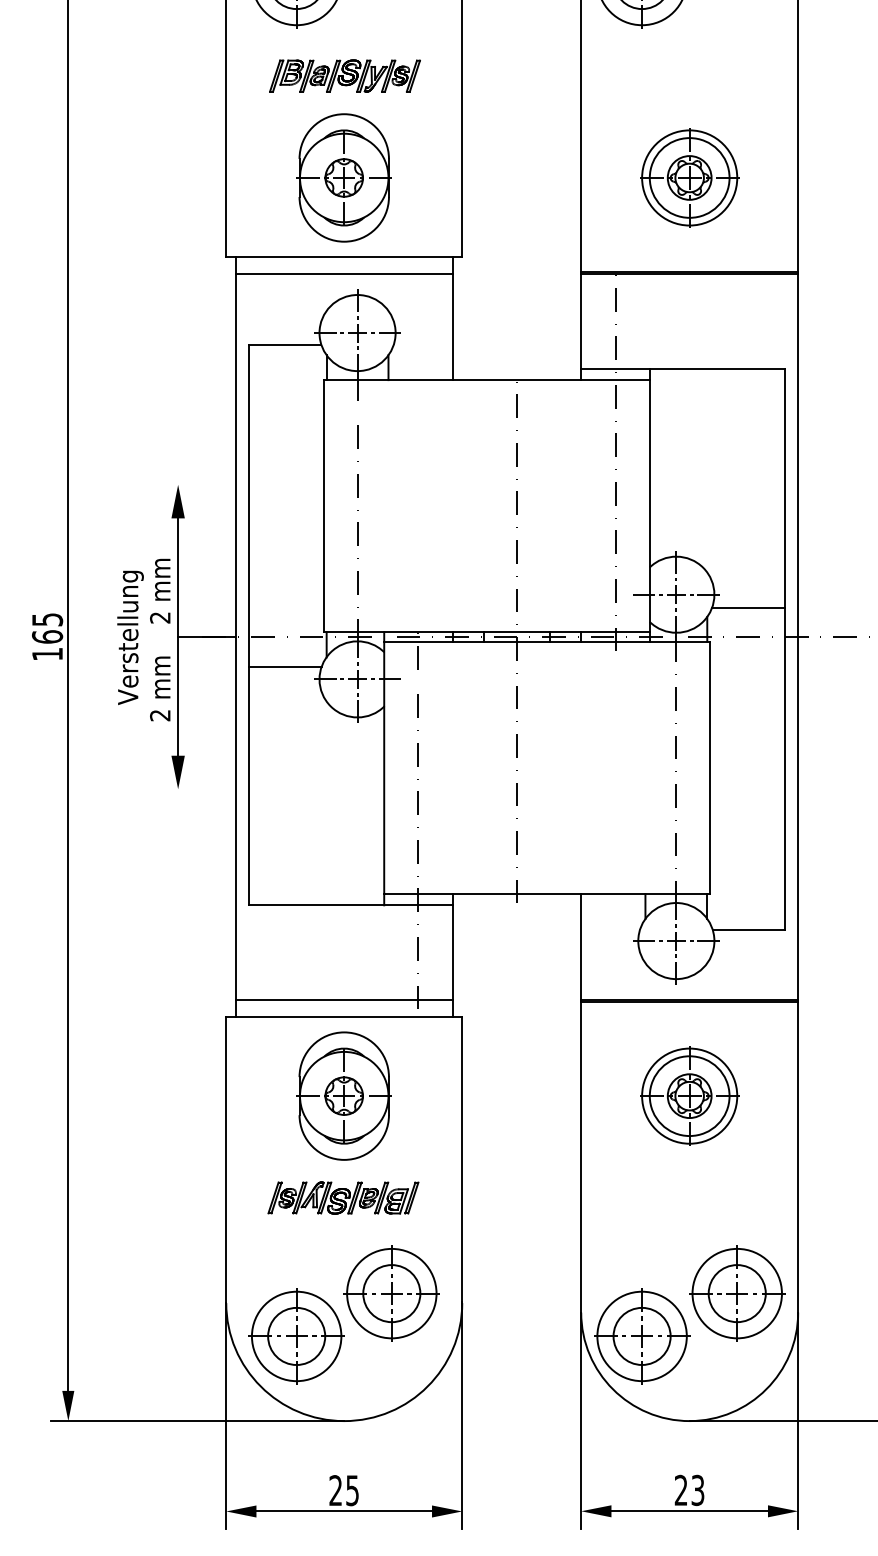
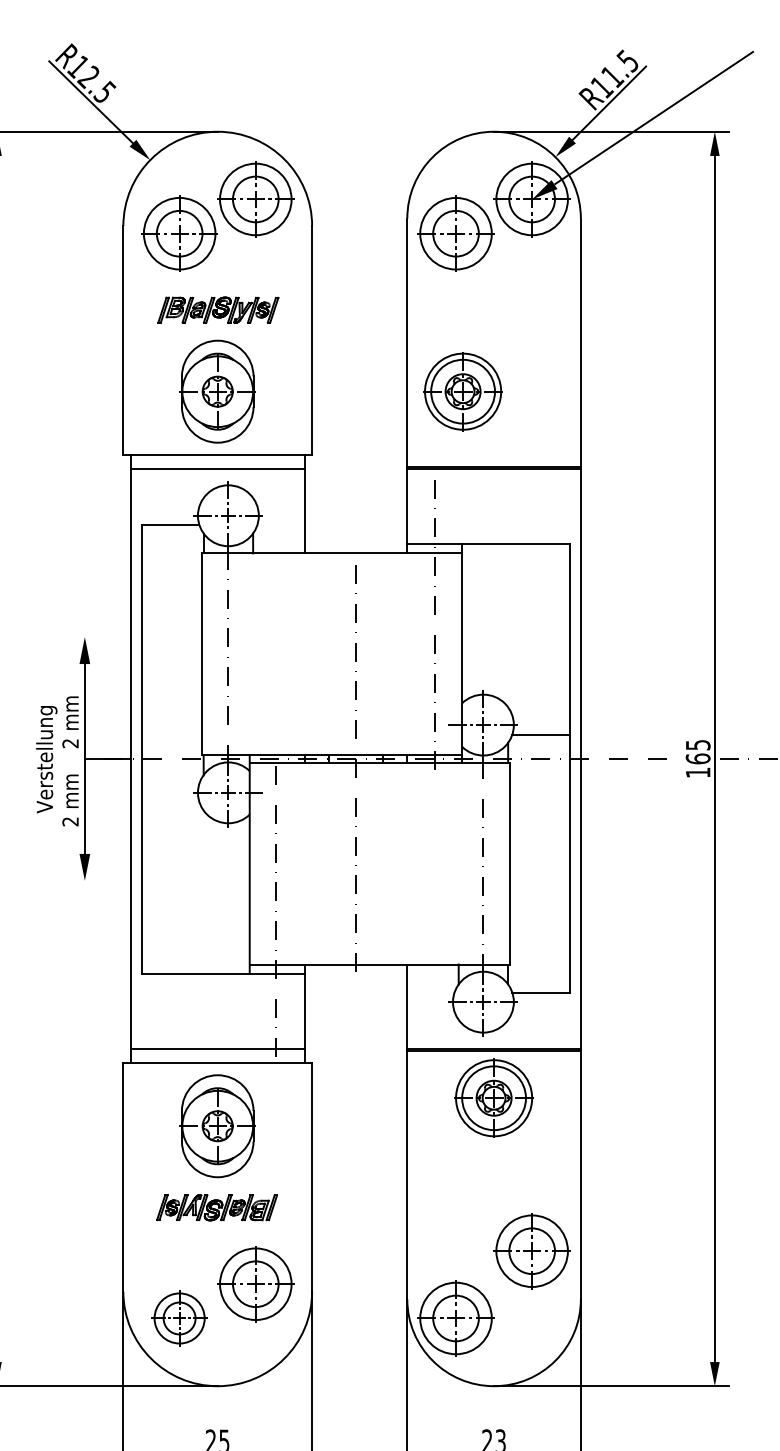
part: (688, 177) -> (462, 391), moved
line: (285, 666) -> (170, 782), removed
part: (688, 1095) -> (493, 1097), moved
part: (736, 1293) -> (531, 1251), moved
part: (296, 1336) -> (179, 1318), size x0.7

